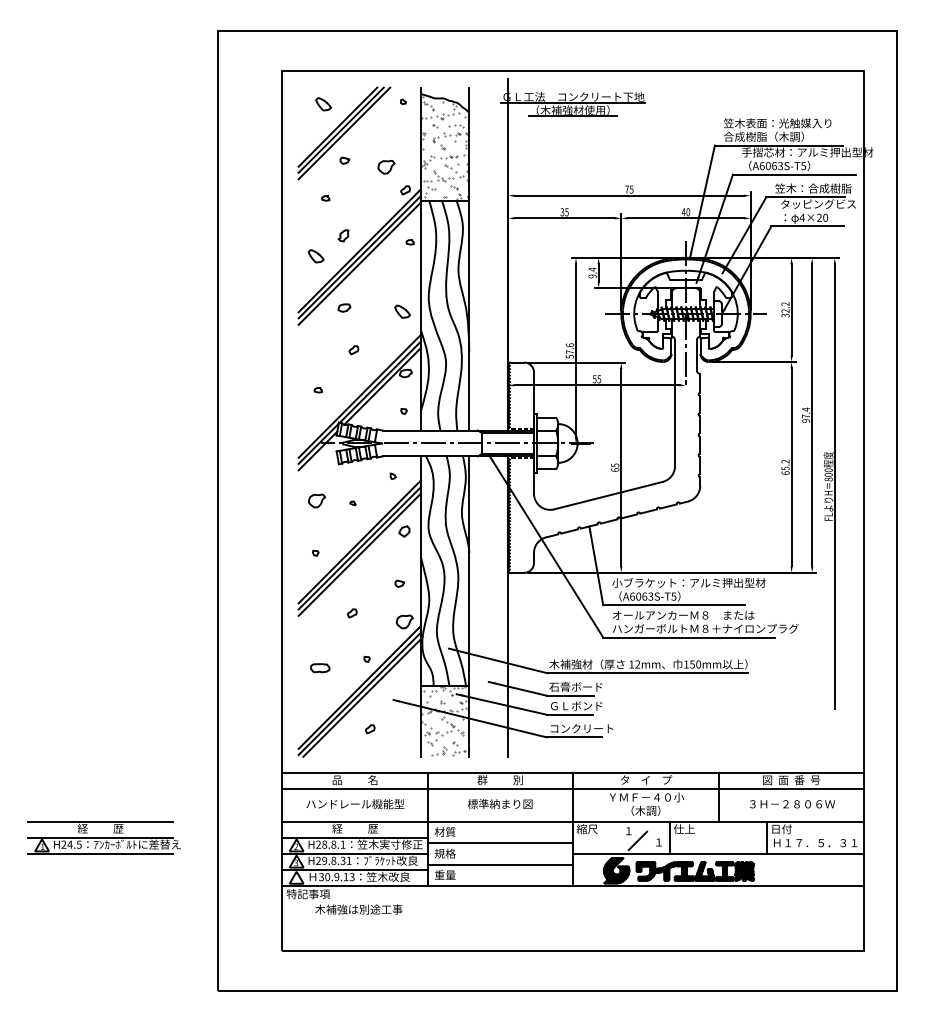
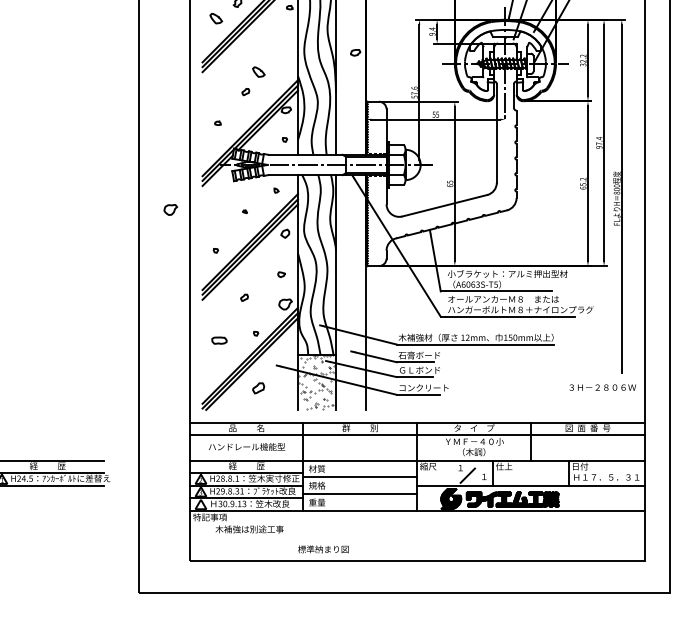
part: (344, 307) -> (355, 52), moved
part: (402, 311) -> (258, 71), moved
part: (317, 500) -> (171, 209), moved
part: (369, 729) -> (257, 388), size x1.6
text: (499, 804) -> (322, 549), moved
text: (792, 804) -> (602, 387), moved

